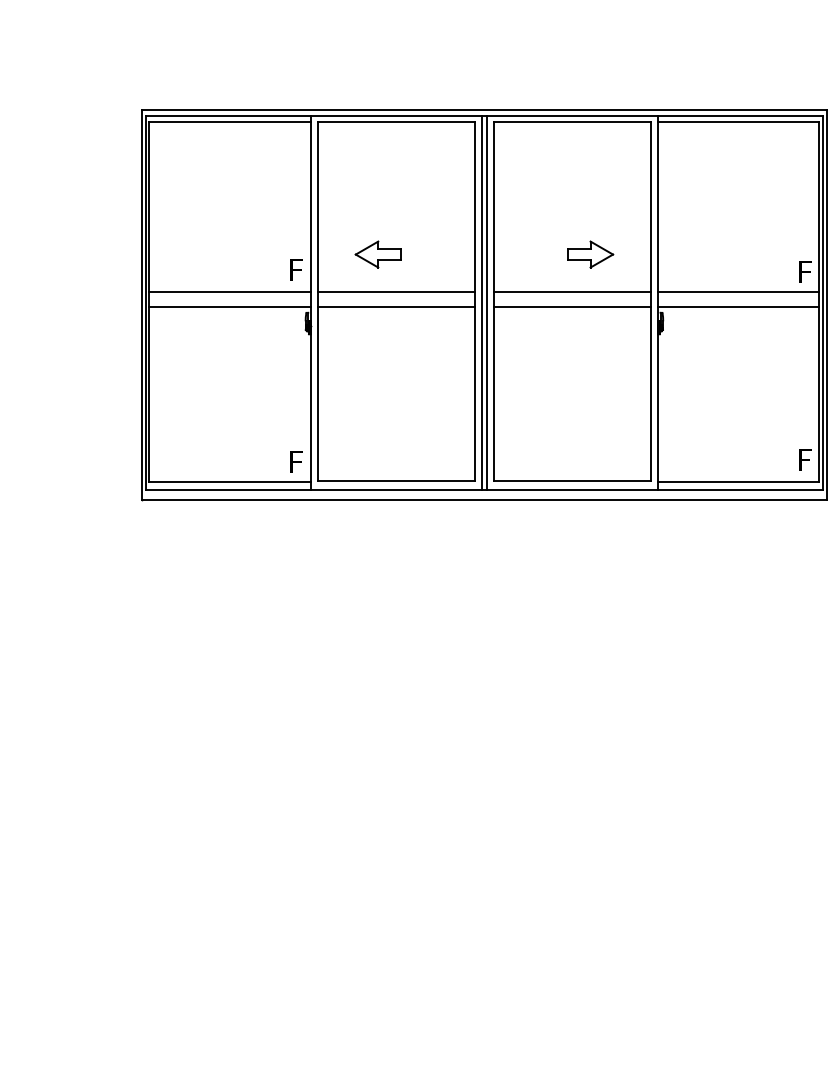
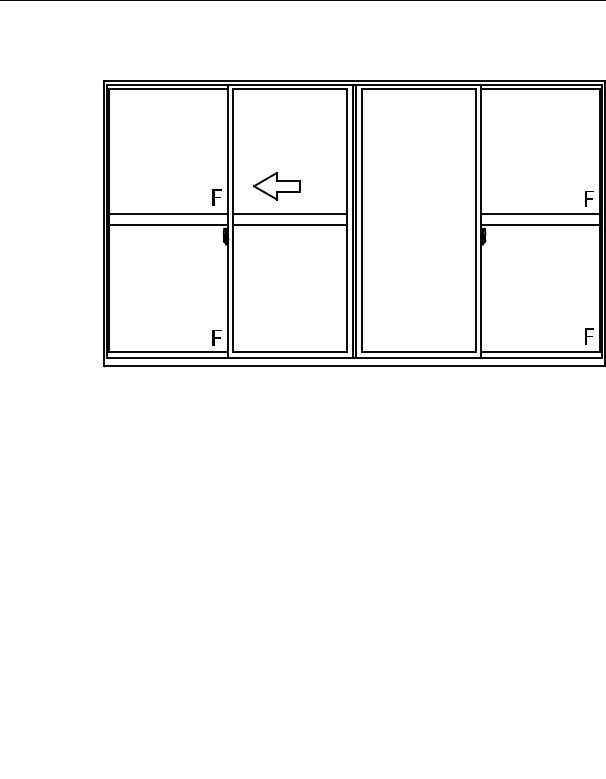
part: (377, 253) -> (276, 185), size x1.4
part: (591, 253) -> (432, 185), removed
line: (571, 291) -> (418, 213), removed
line: (571, 306) -> (418, 224), removed

